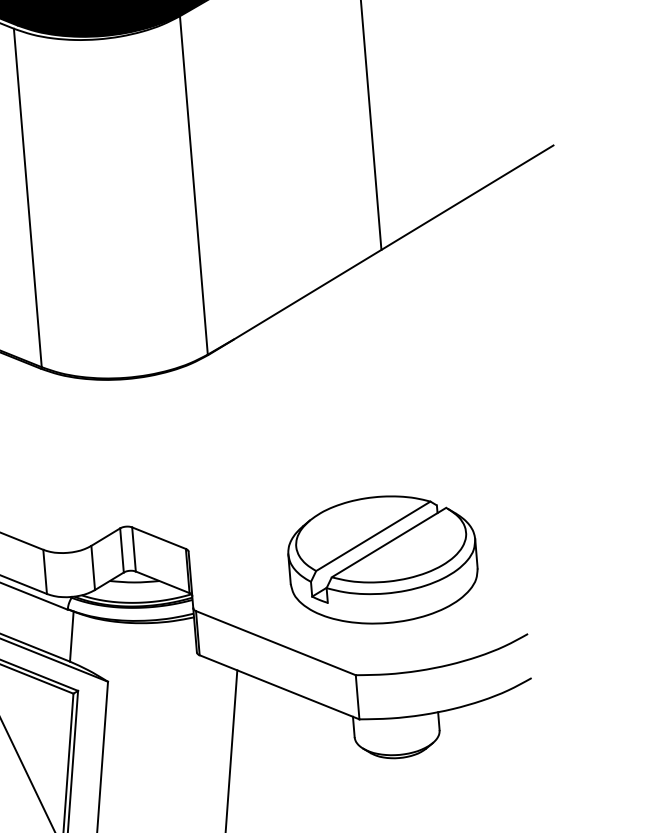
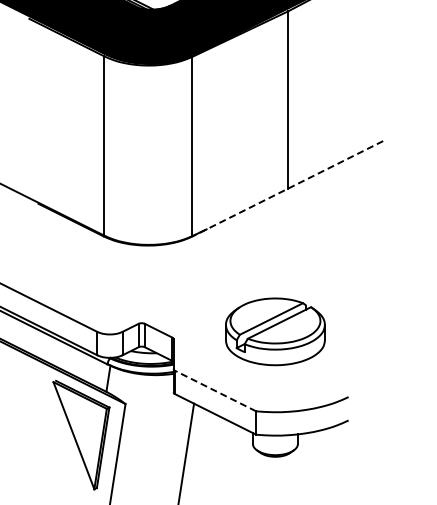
line: (380, 249) -> (287, 188), solid -> dashed
part: (382, 559) -> (275, 331), moved
line: (275, 642) -> (215, 390), solid -> dashed

